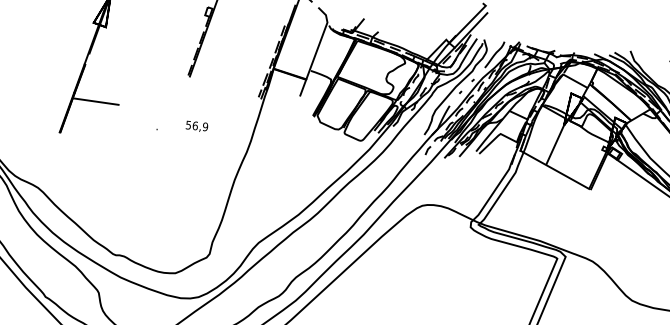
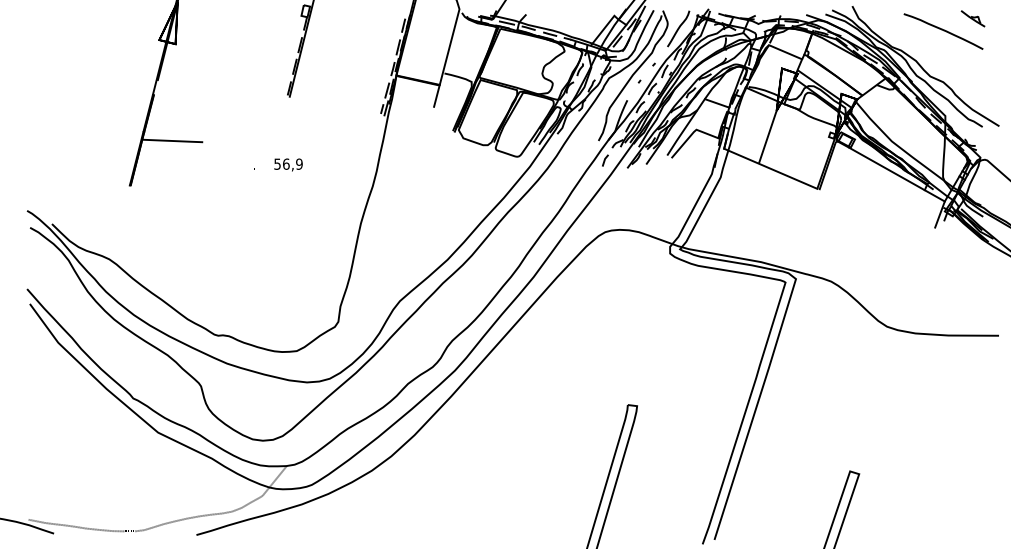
text: (197, 126) -> (288, 164), moved

